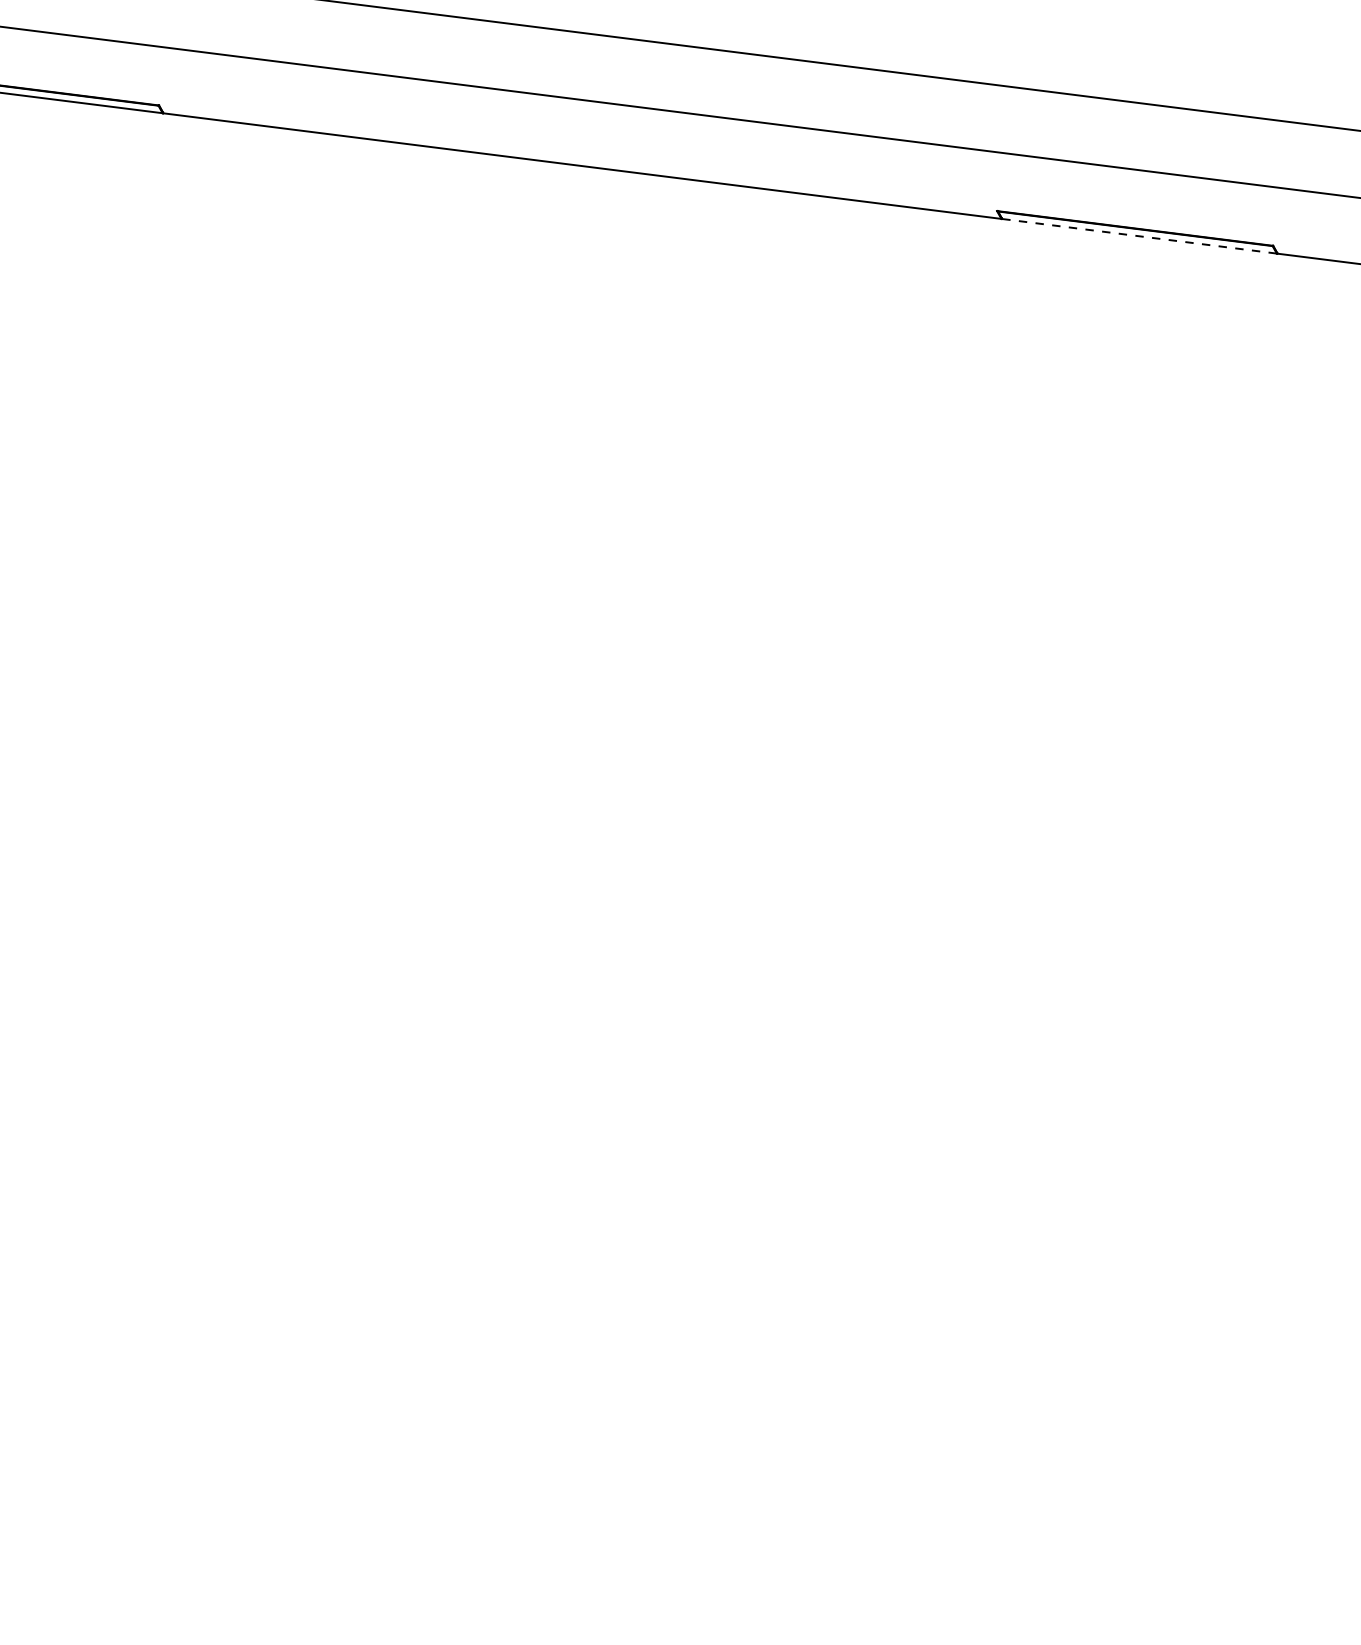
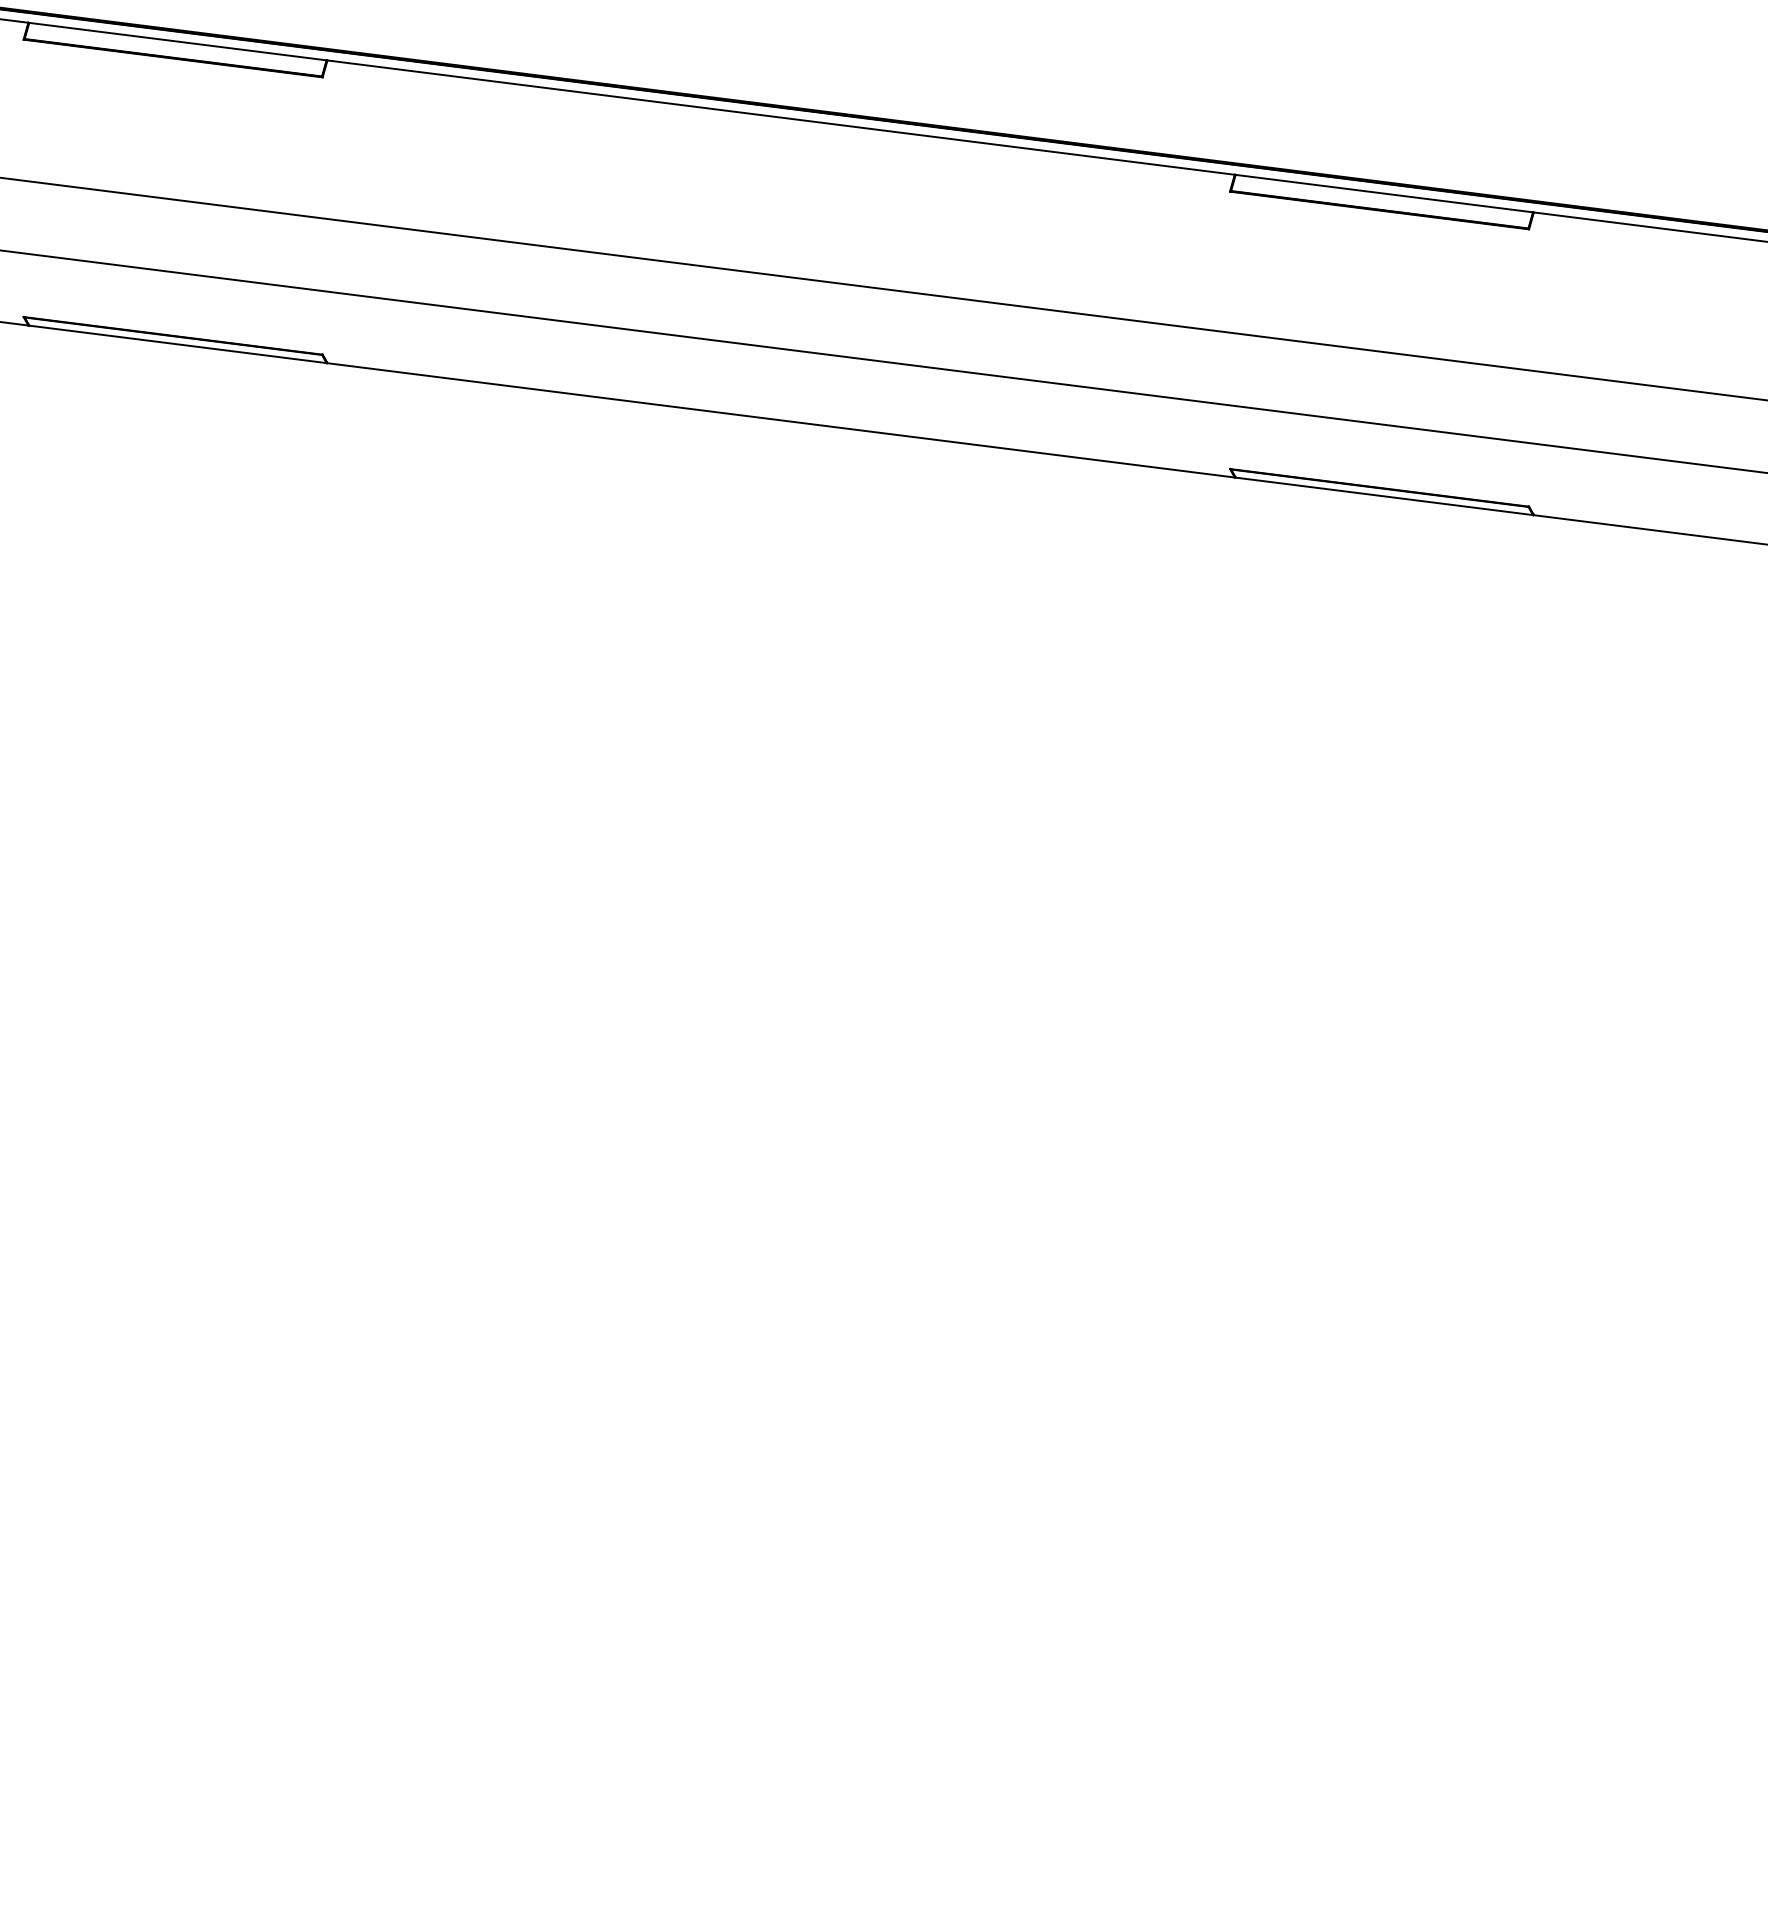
line: (1139, 236) -> (1384, 496), dashed -> solid

